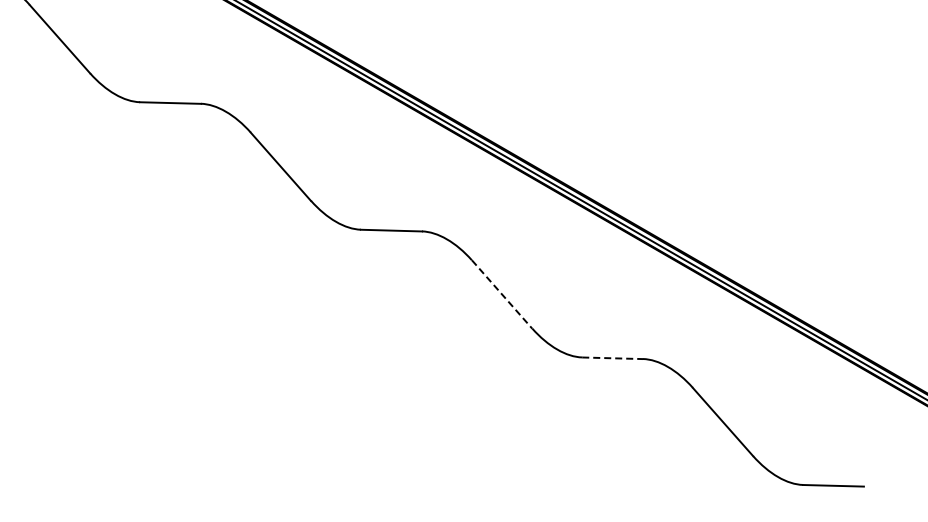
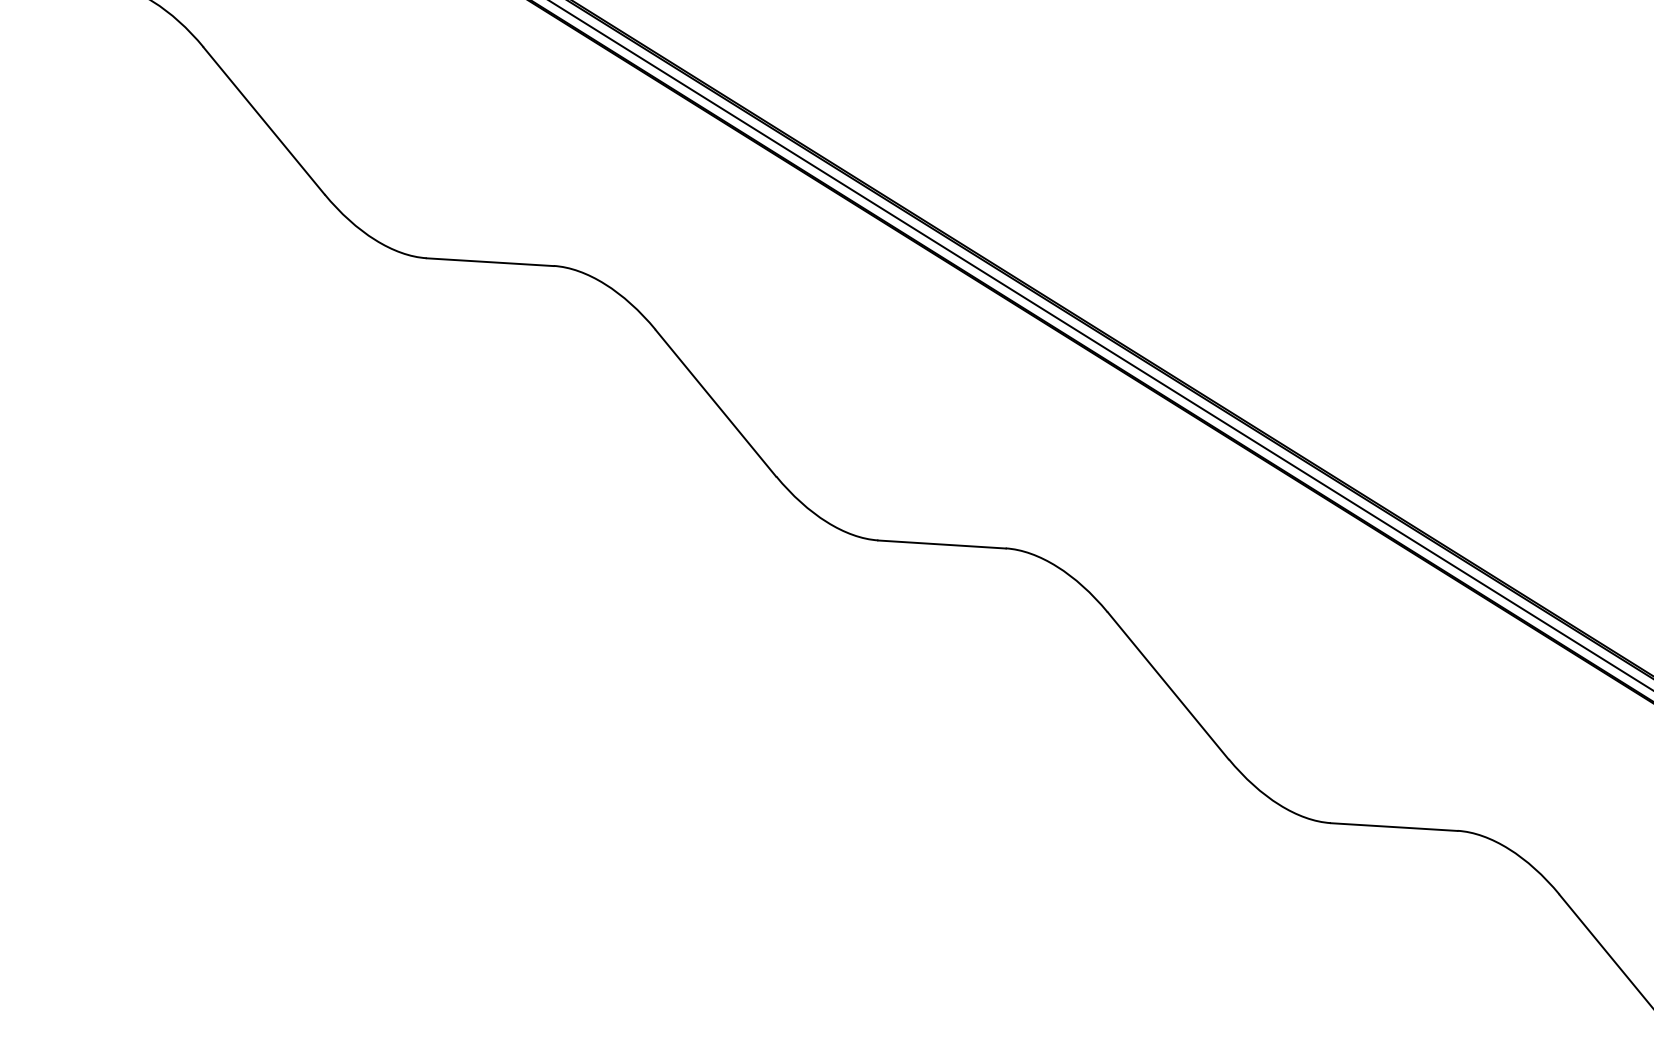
line: (502, 294) -> (1169, 685), dashed -> solid
line: (613, 358) -> (1396, 827), dashed -> solid

